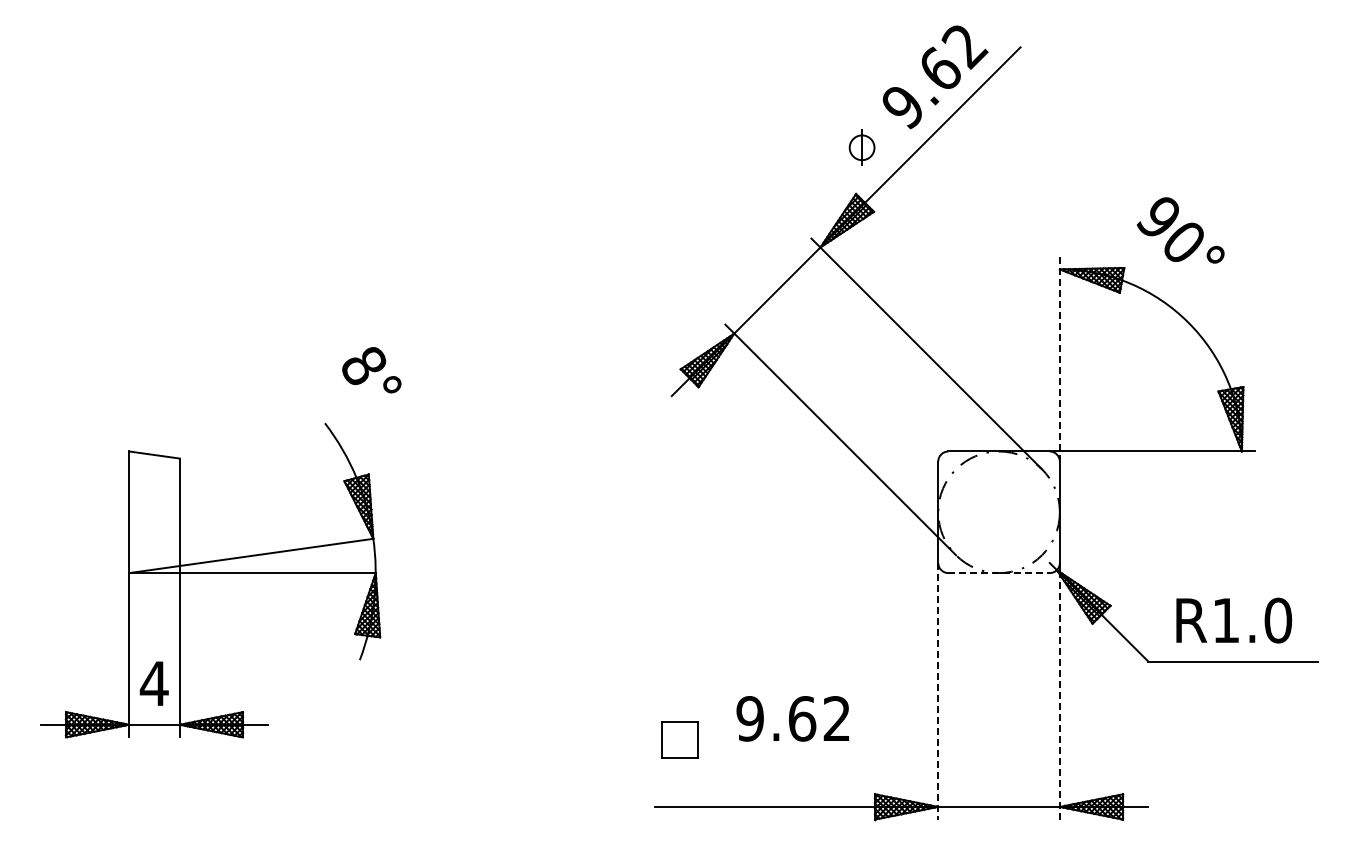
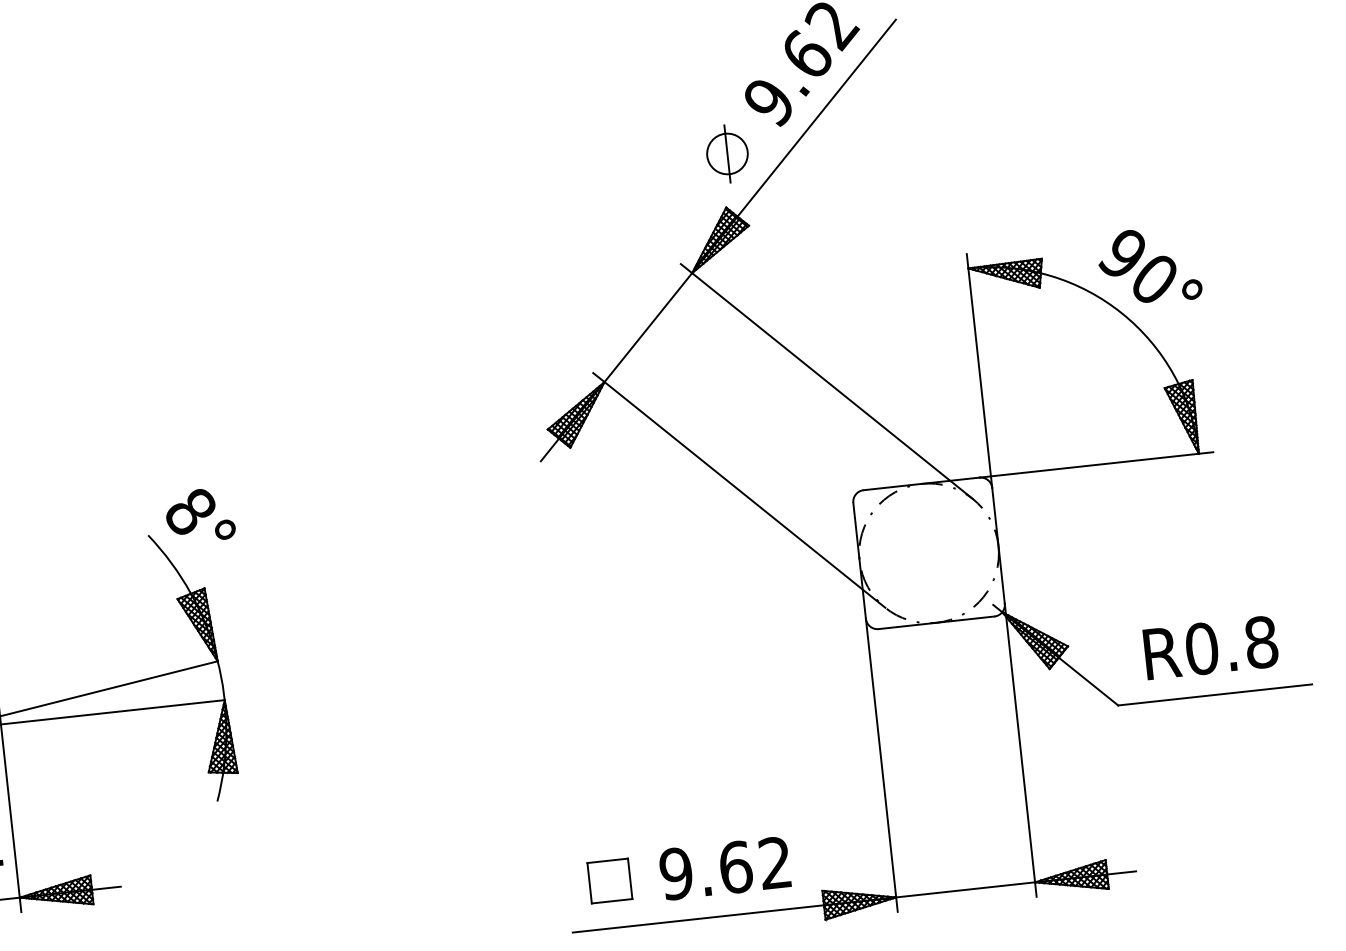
part: (861, 147) -> (726, 153), size x1.43
text: (1180, 230) -> (1149, 266), moved
line: (1059, 358) -> (979, 370), dashed -> solid
text: (371, 370) -> (199, 516), moved
line: (999, 573) -> (937, 623), dashed -> solid
text: (1252, 620) -> (1231, 645), R1.0 -> R0.8
line: (938, 691) -> (882, 765), dashed -> solid
line: (1059, 696) -> (1020, 756), dashed -> solid
text: (792, 718) -> (724, 868), moved
part: (679, 739) -> (609, 880), moved

